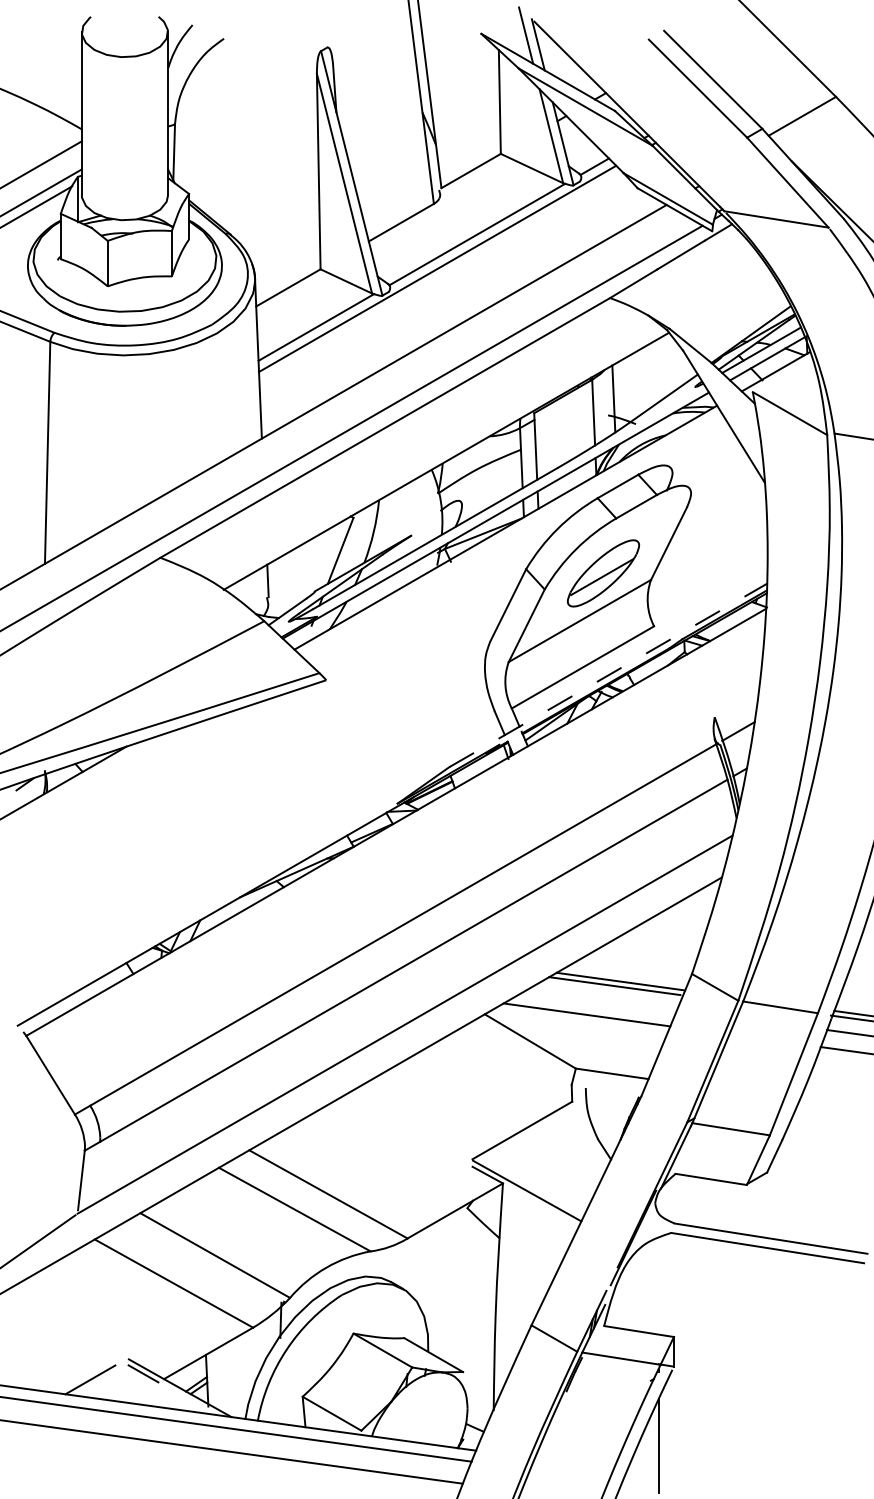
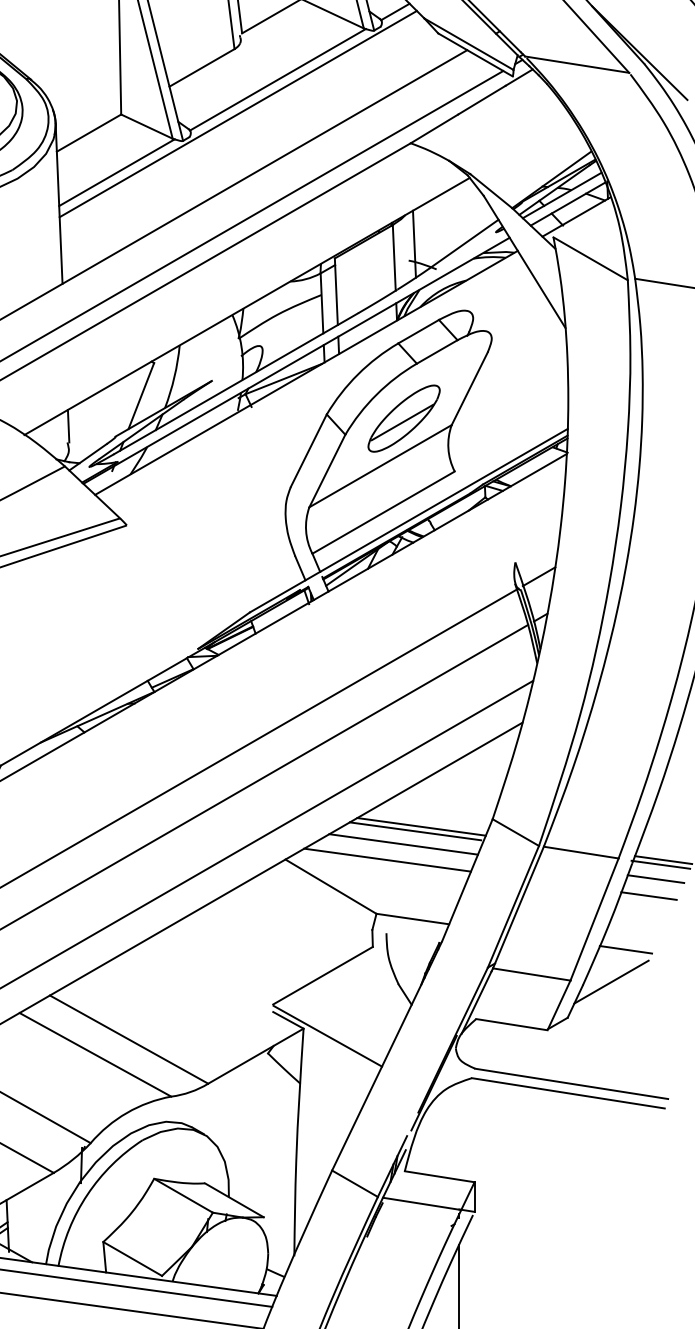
line: (608, 675) -> (409, 520), dashed -> solid
line: (602, 998) -> (403, 843), added
line: (825, 1104) -> (626, 949), added
line: (810, 1136) -> (611, 981), added

